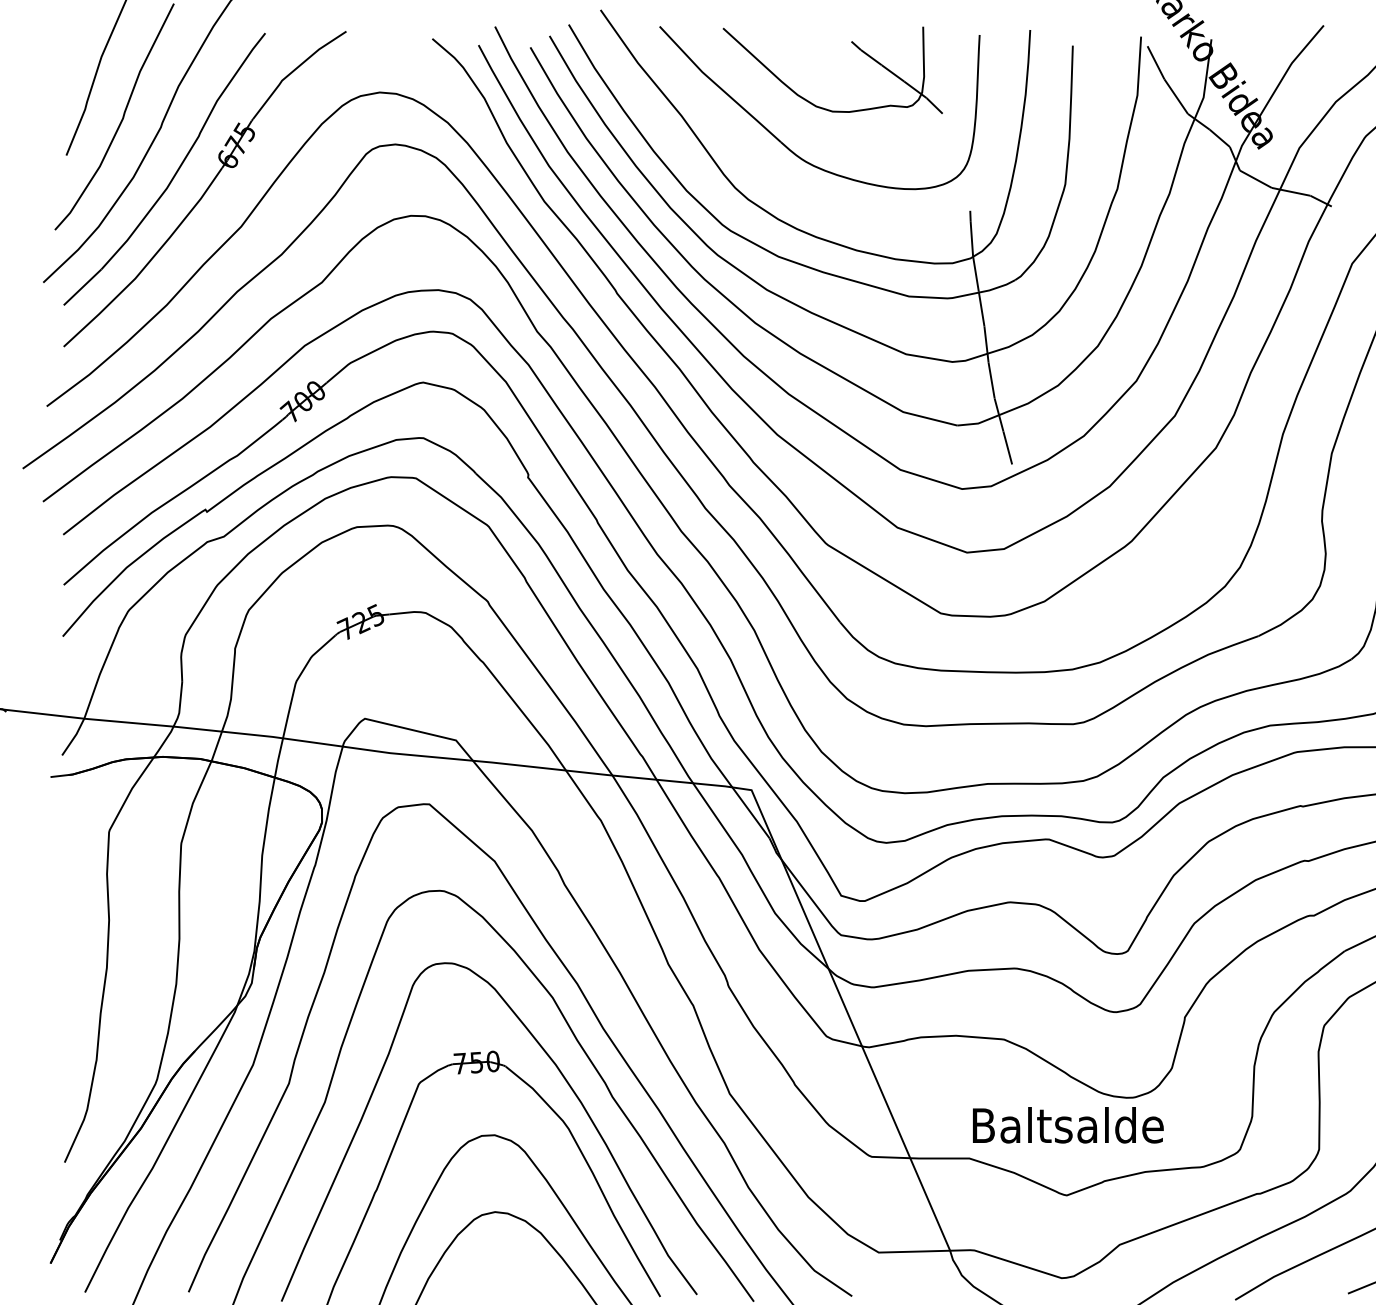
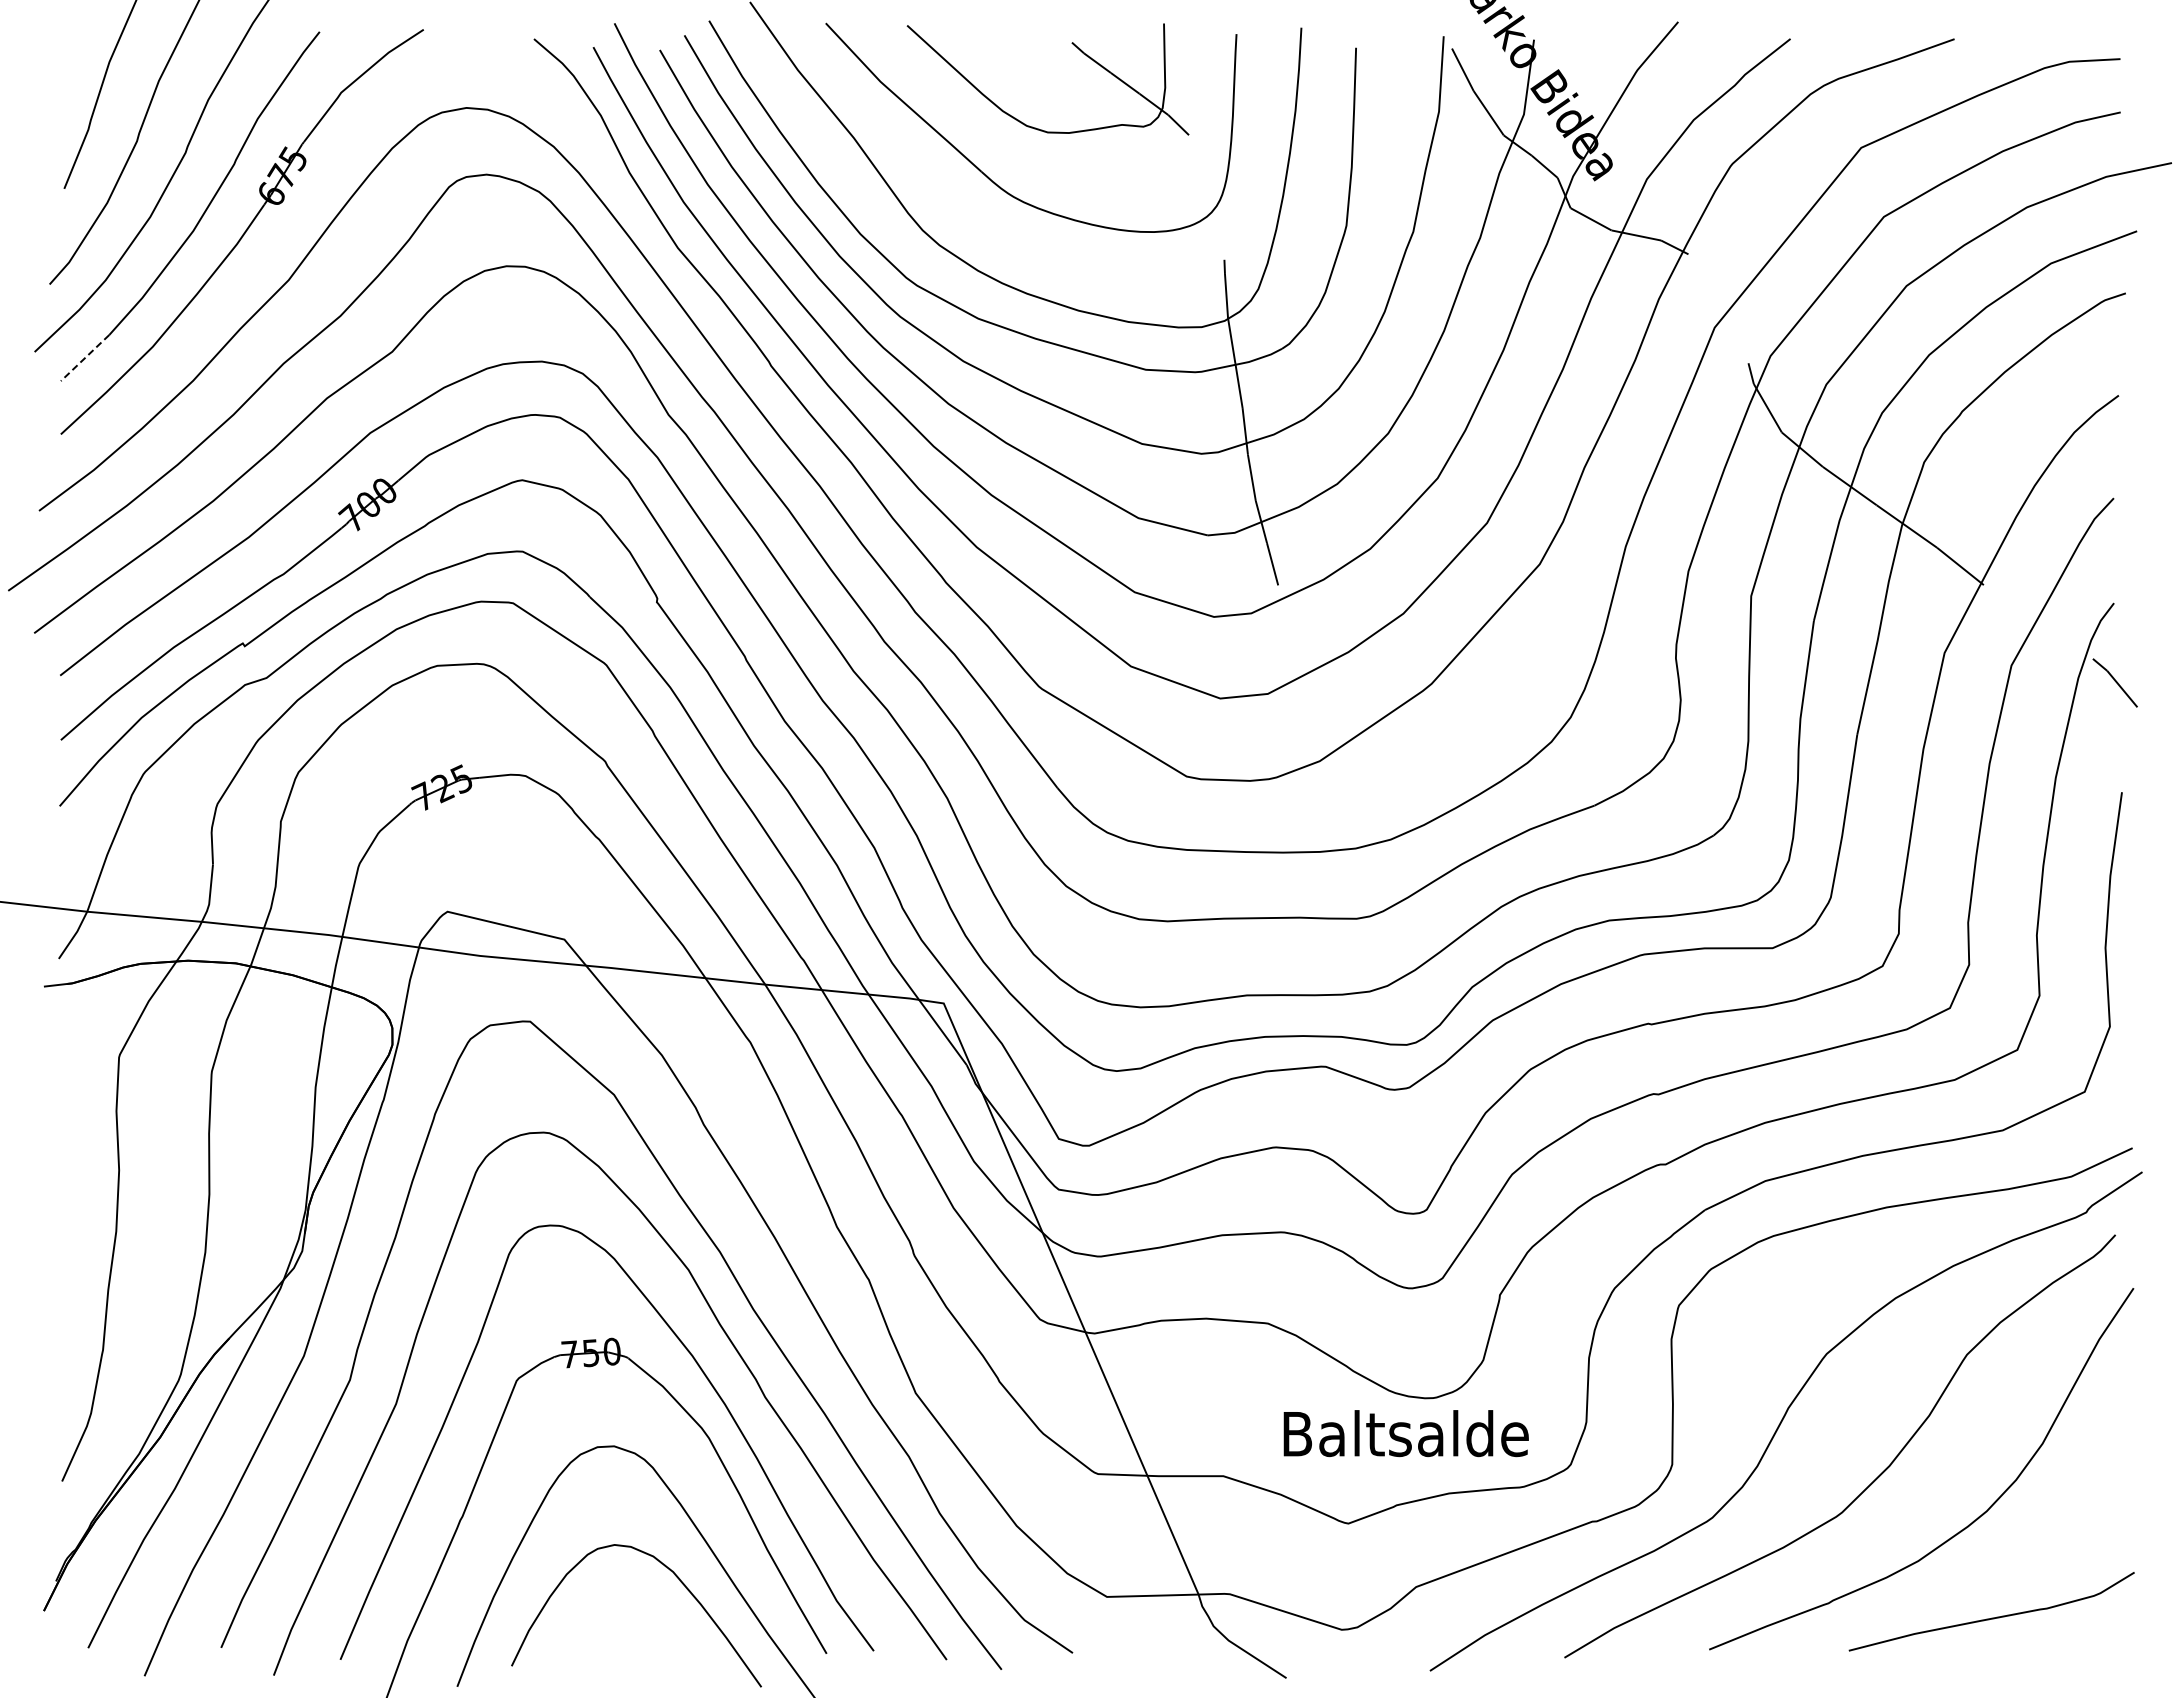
line: (82, 287) -> (84, 358), solid -> dashed
text: (1067, 1125) -> (1405, 1433), moved

